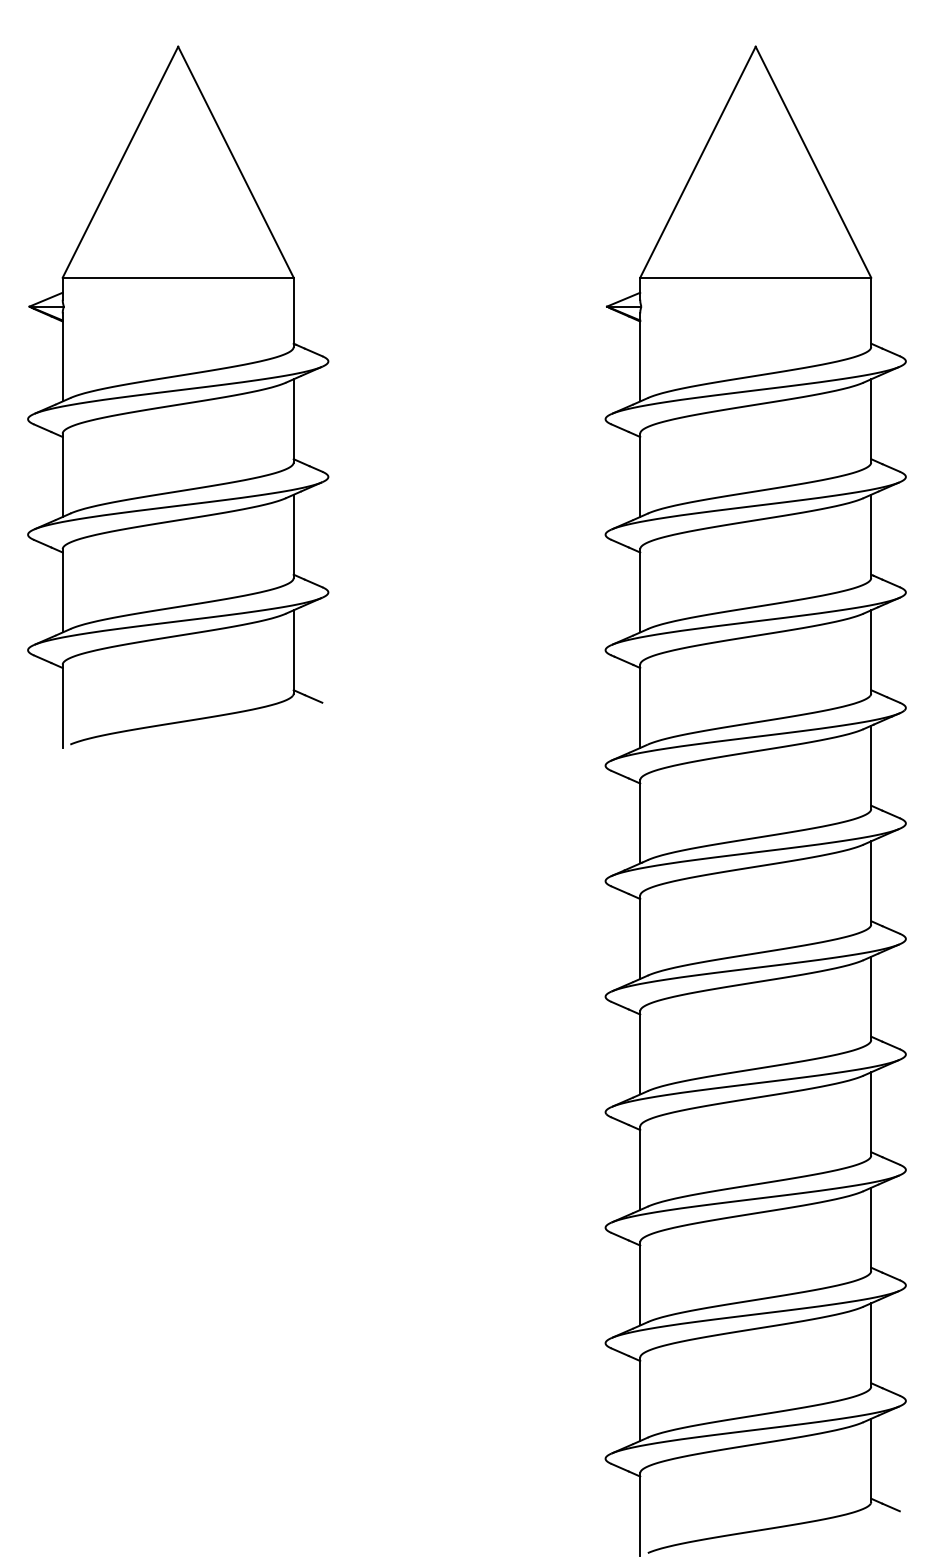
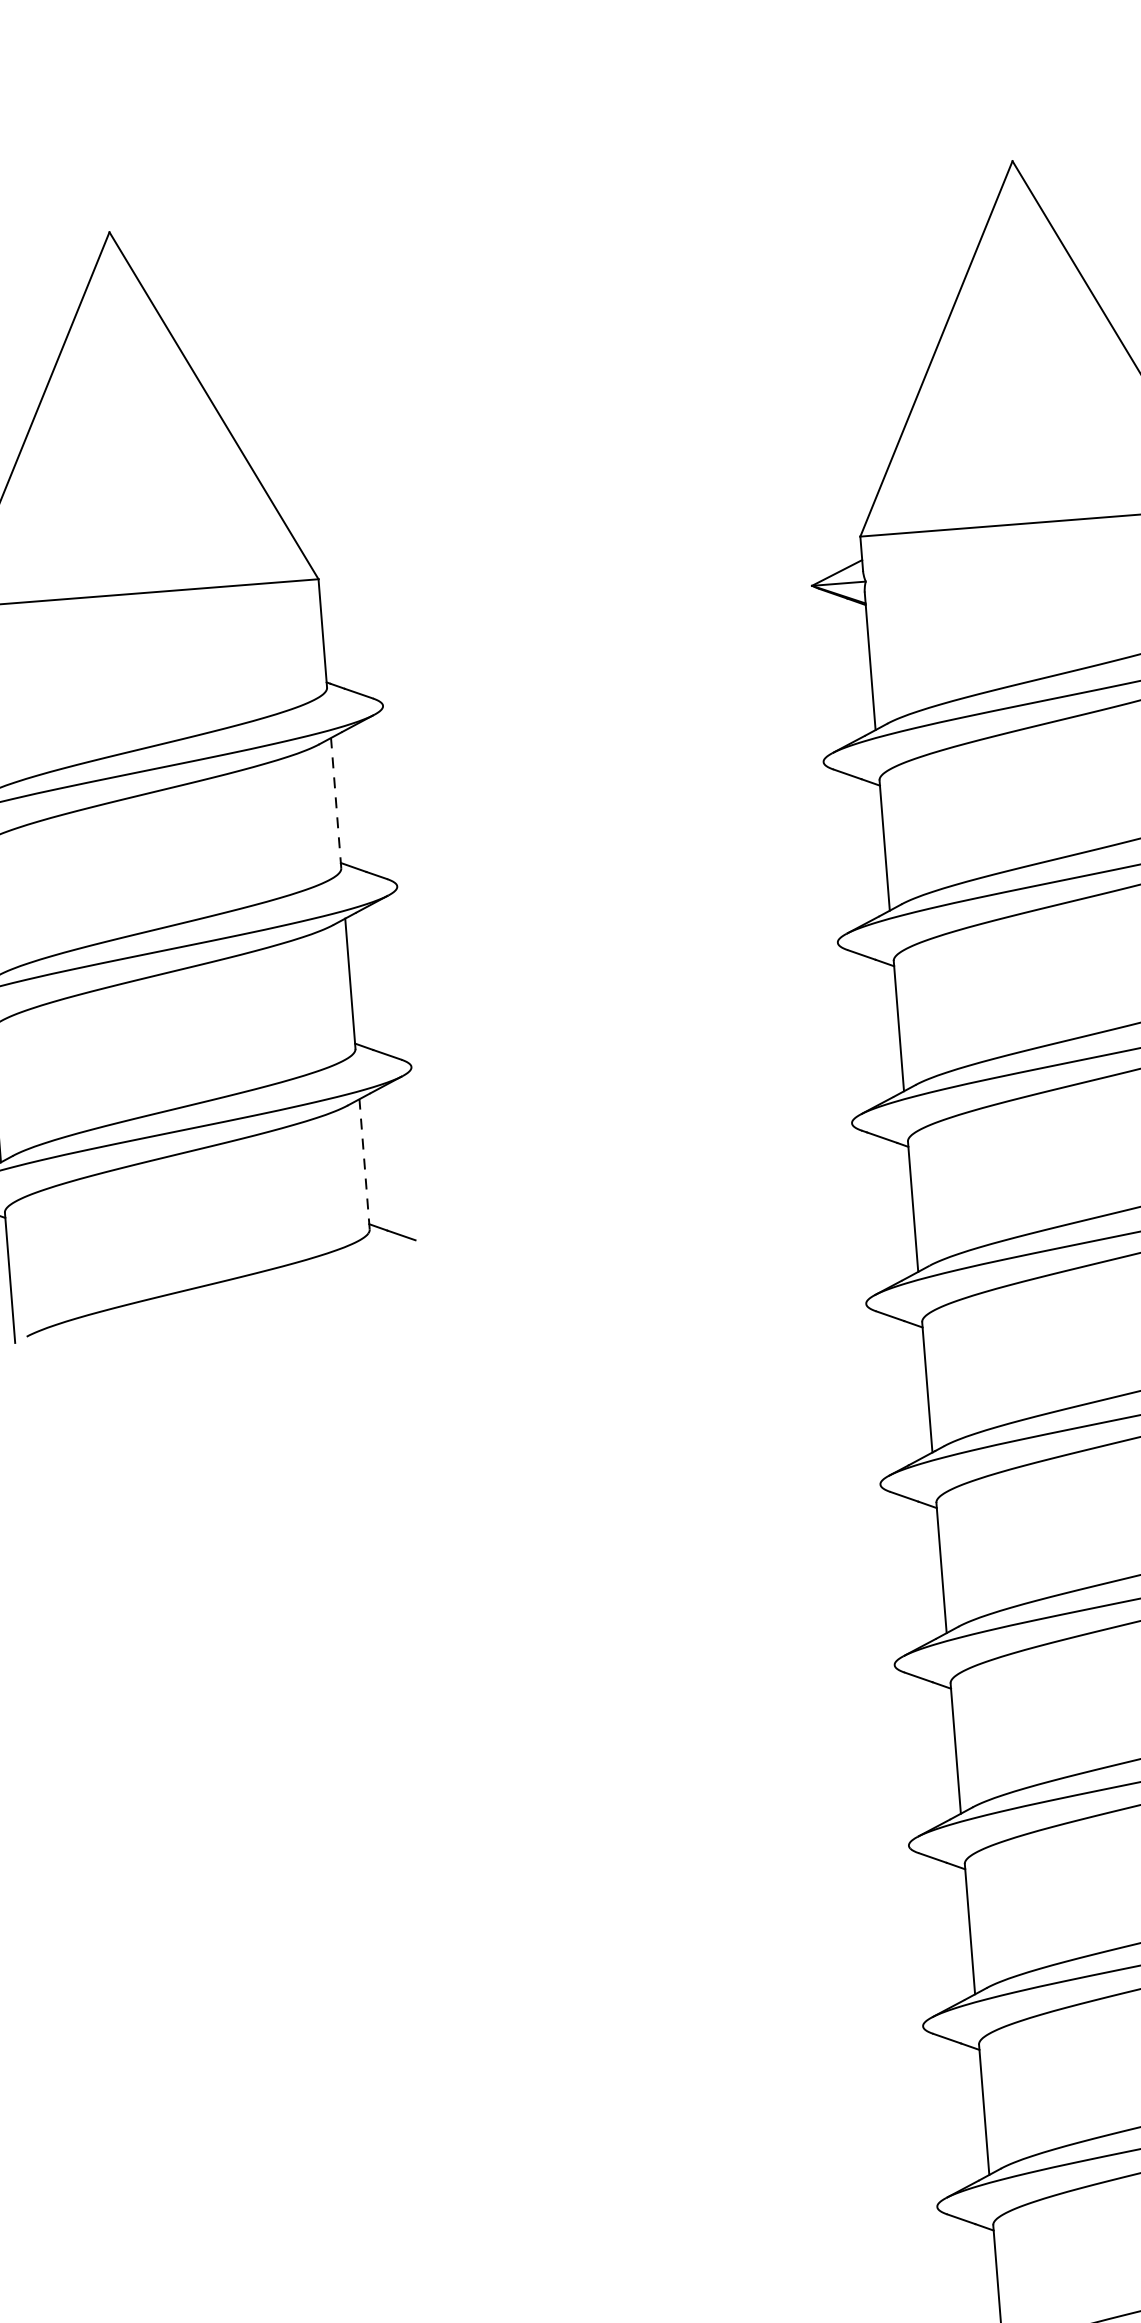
line: (293, 420) -> (335, 802), solid -> dashed
line: (293, 651) -> (364, 1163), solid -> dashed

